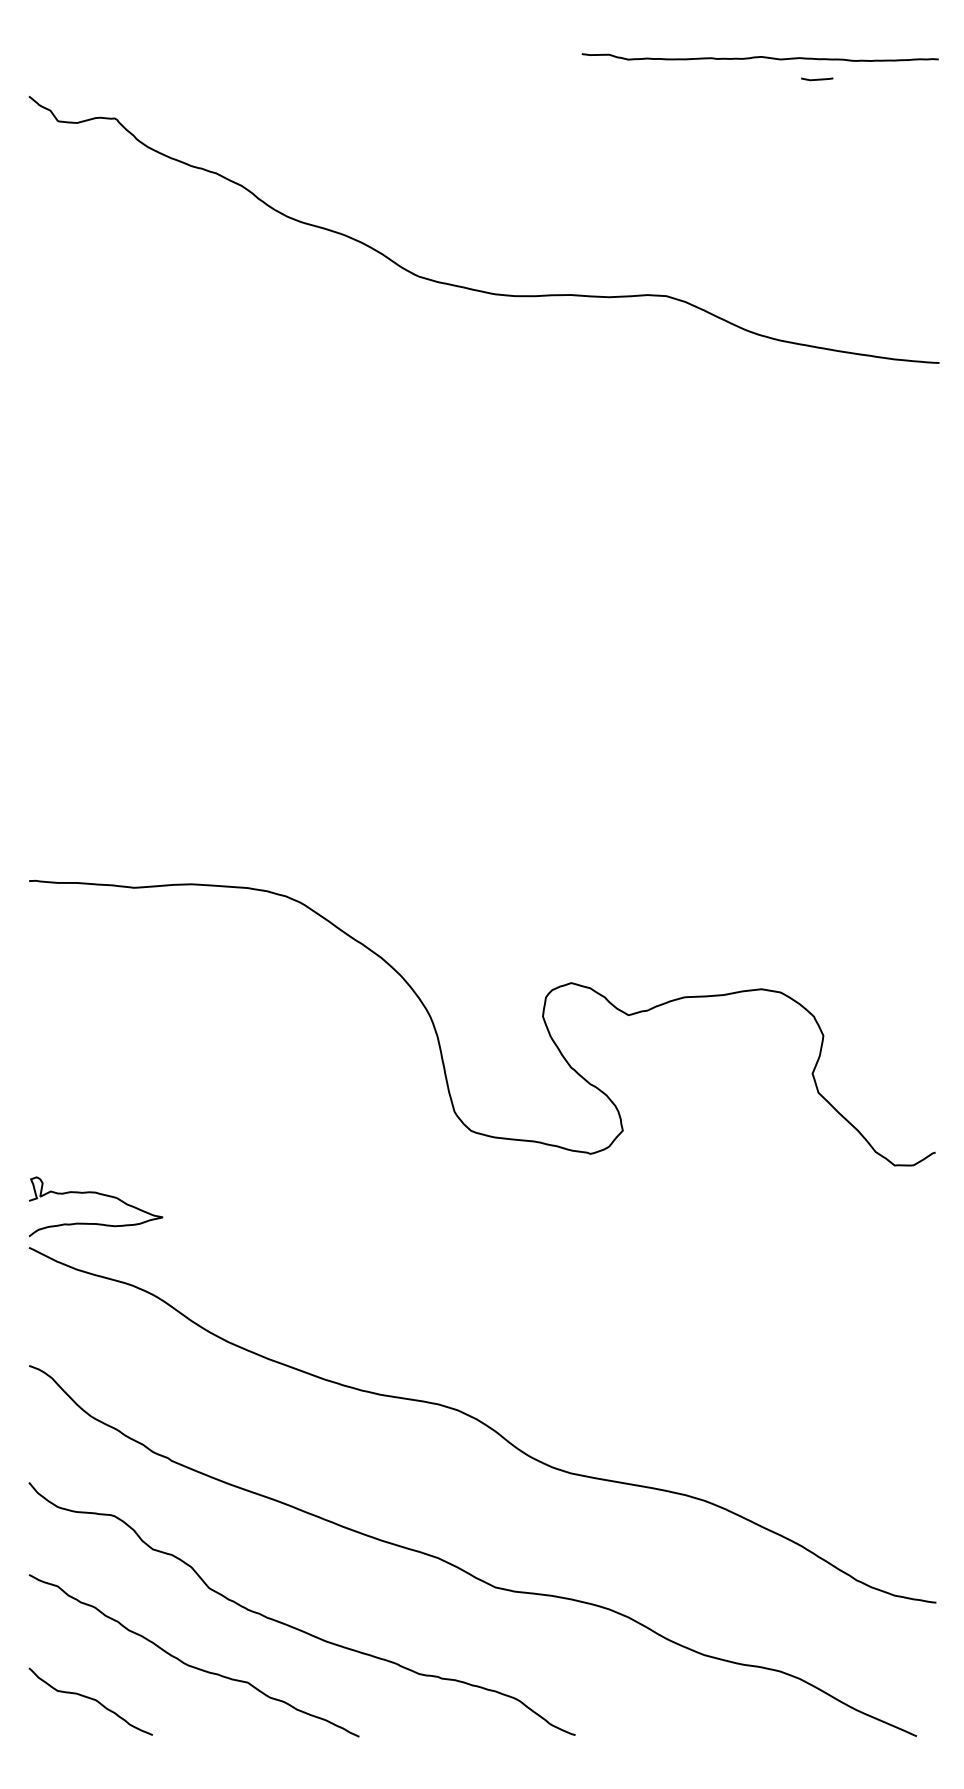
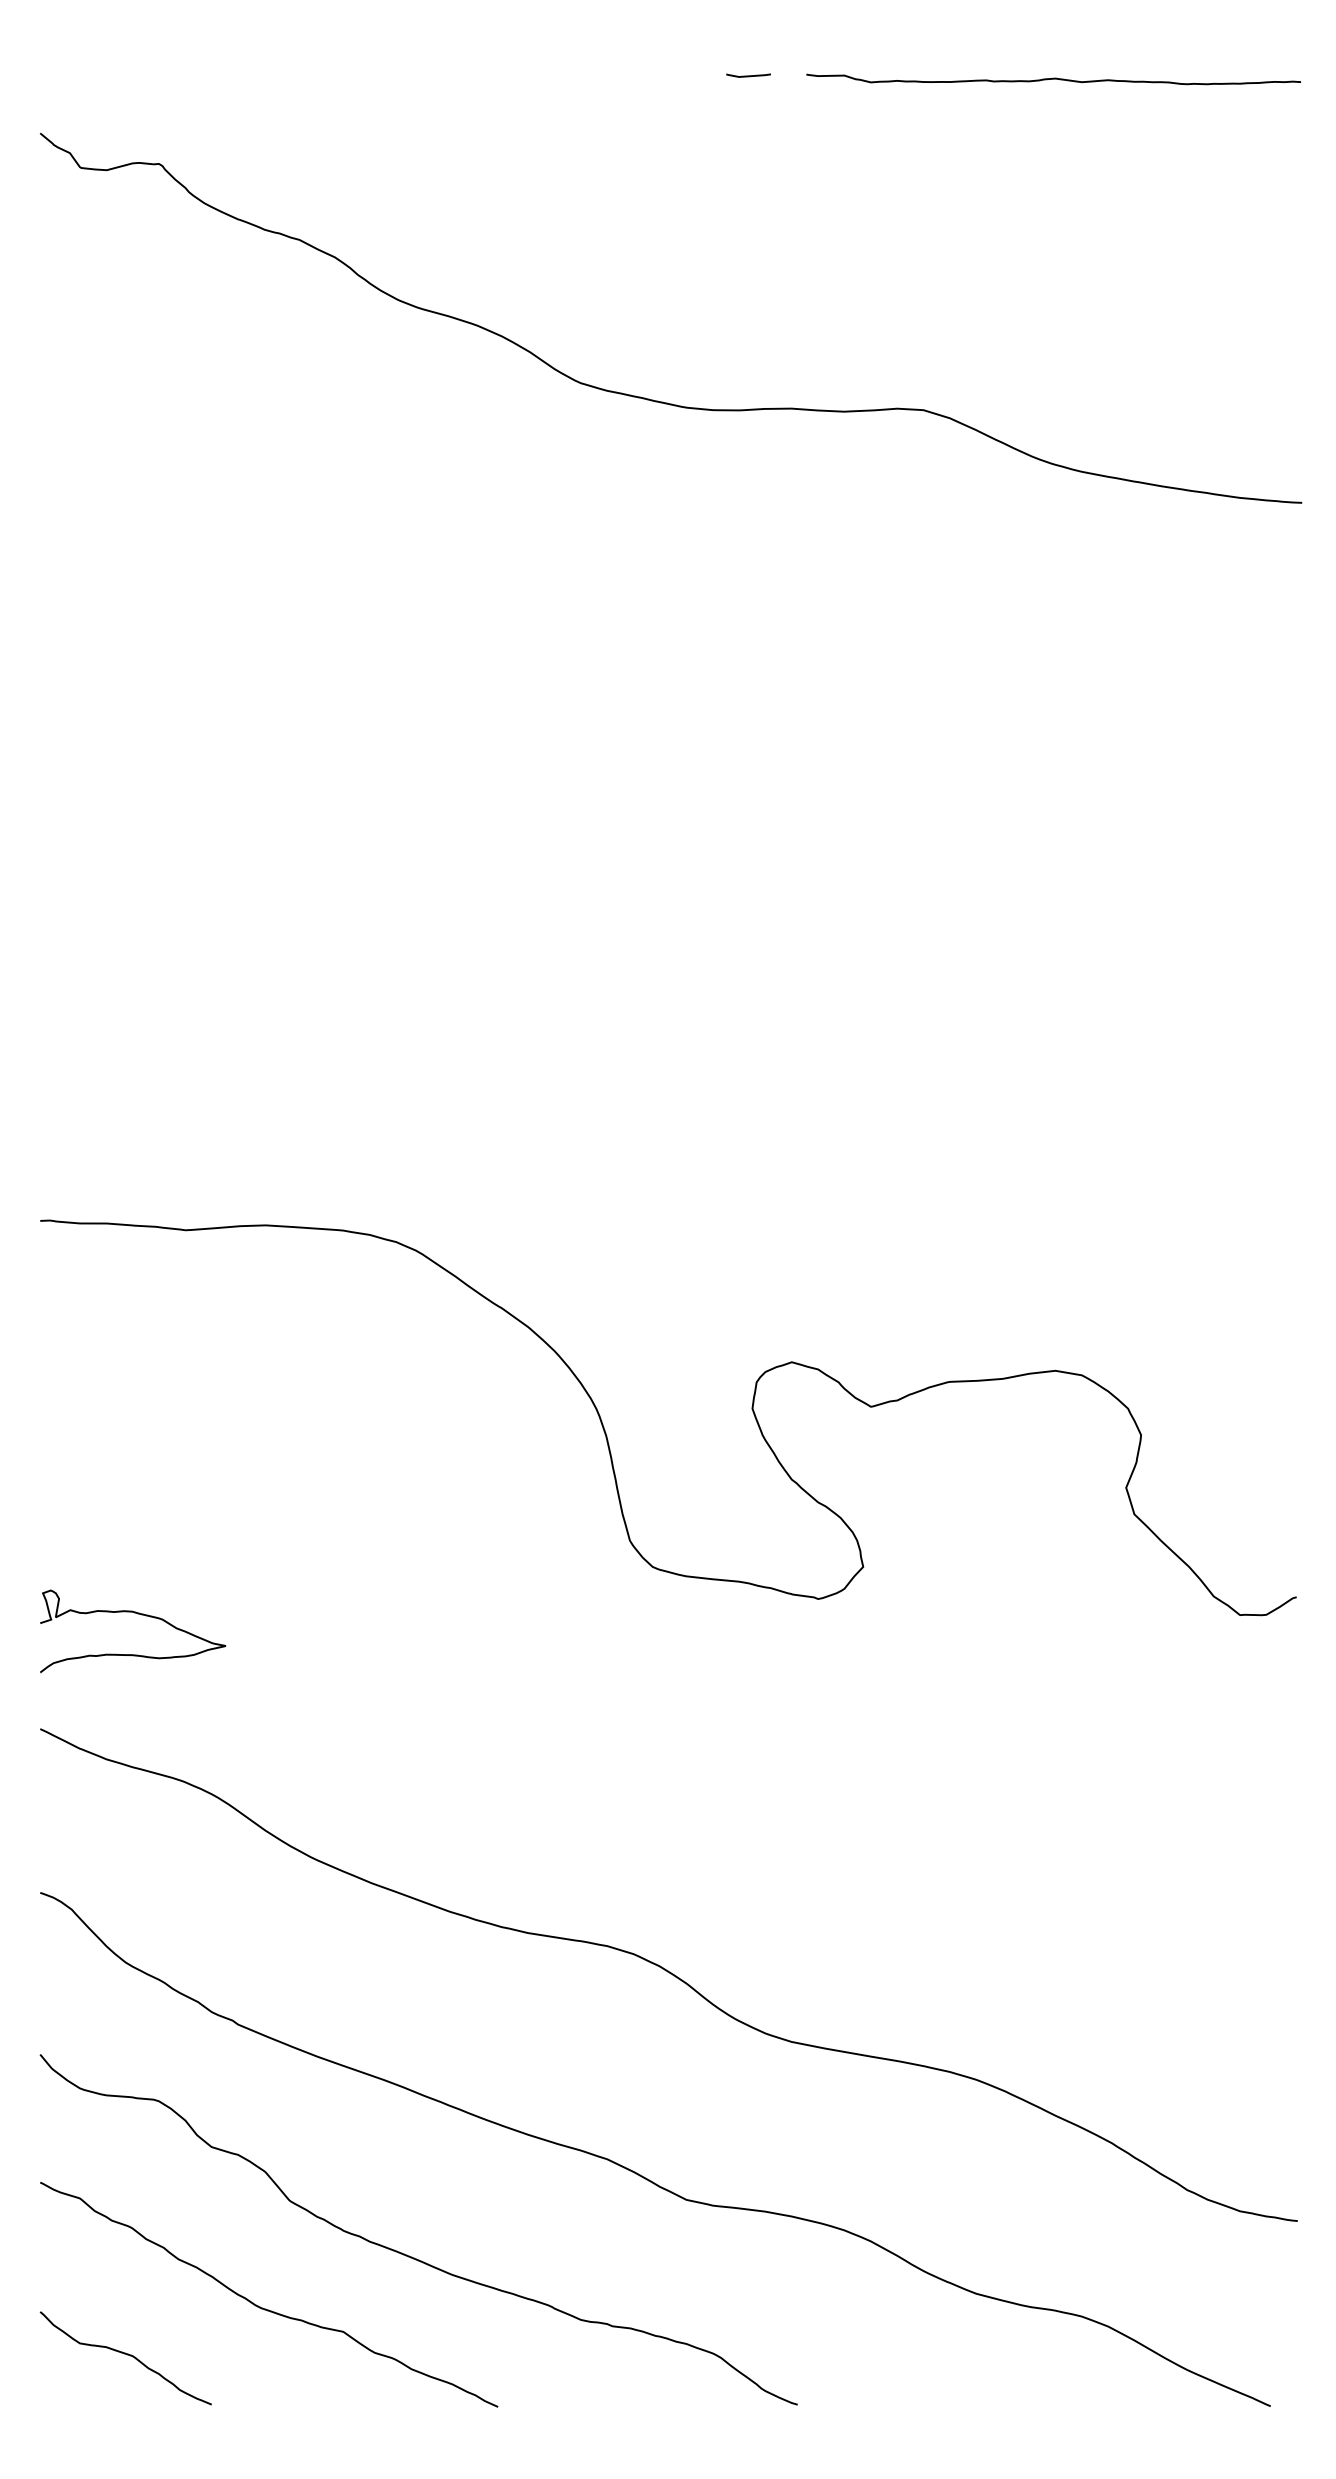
curve: (817, 79) -> (748, 75), moved
curve: (99, 1194) -> (137, 1614), moved

